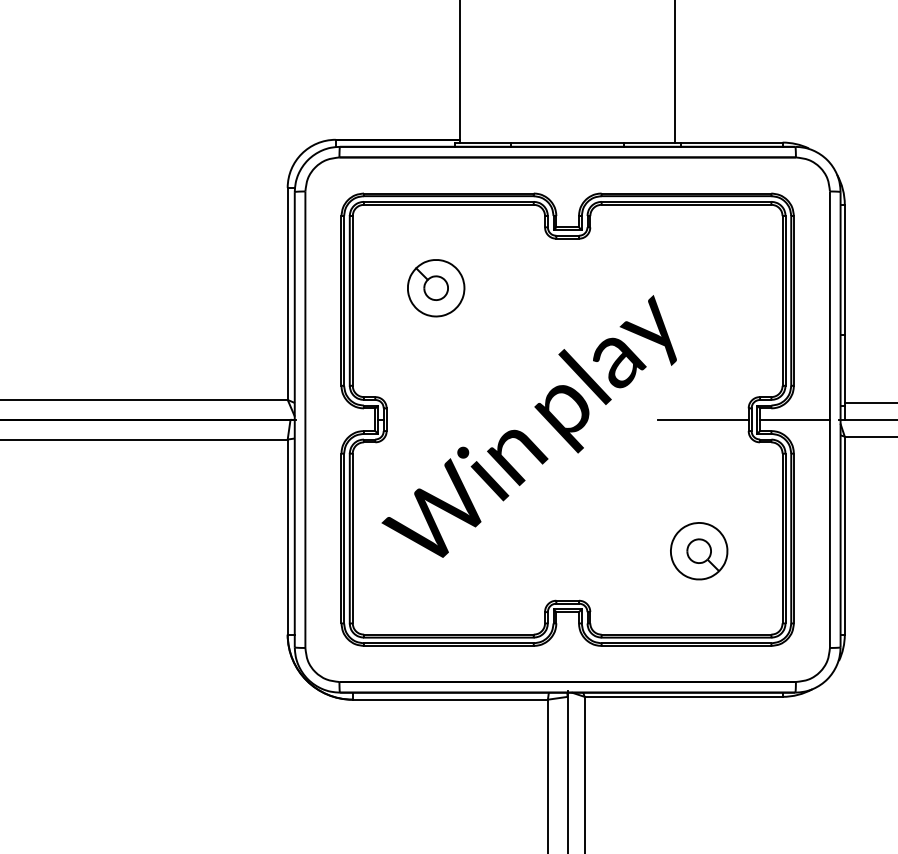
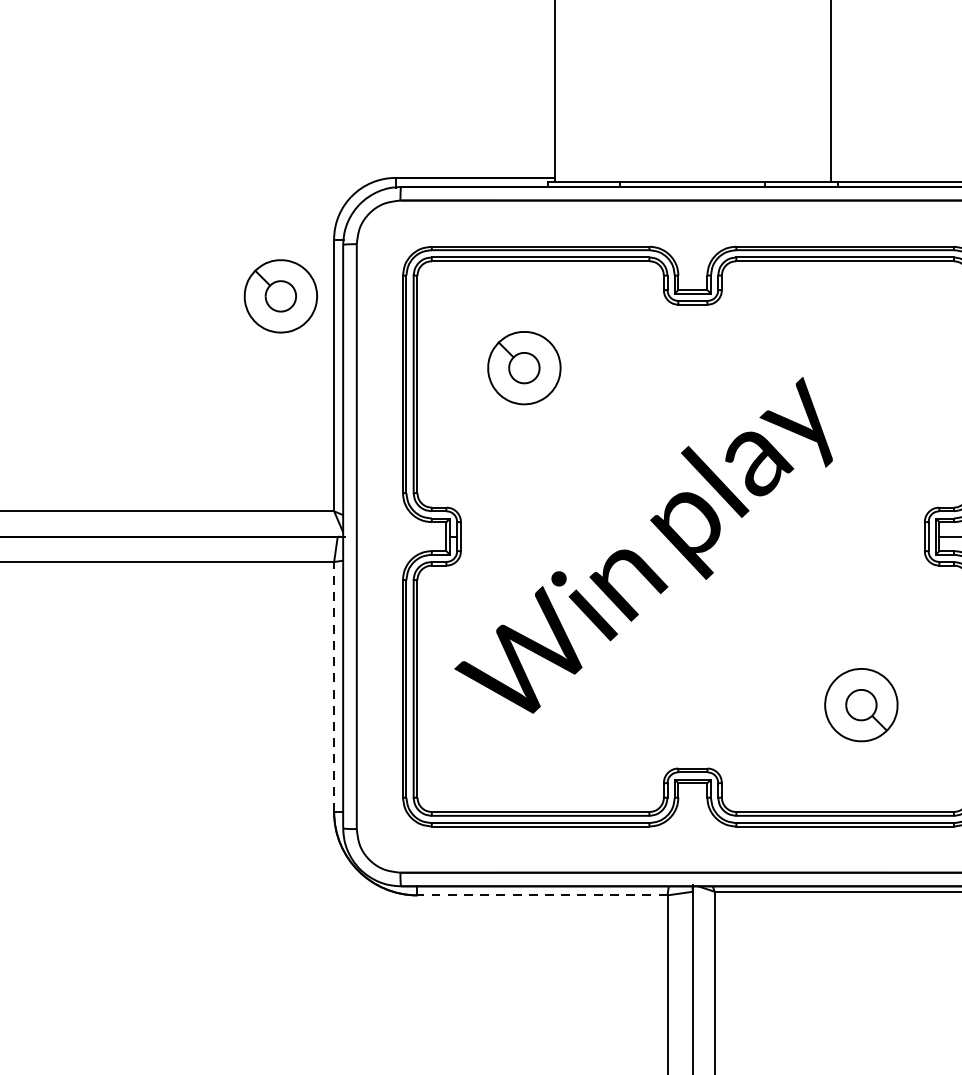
part: (246, 232) -> (281, 296), added
line: (703, 419) -> (866, 536), removed
line: (287, 537) -> (333, 687), solid -> dashed
line: (450, 699) -> (542, 895), solid -> dashed

